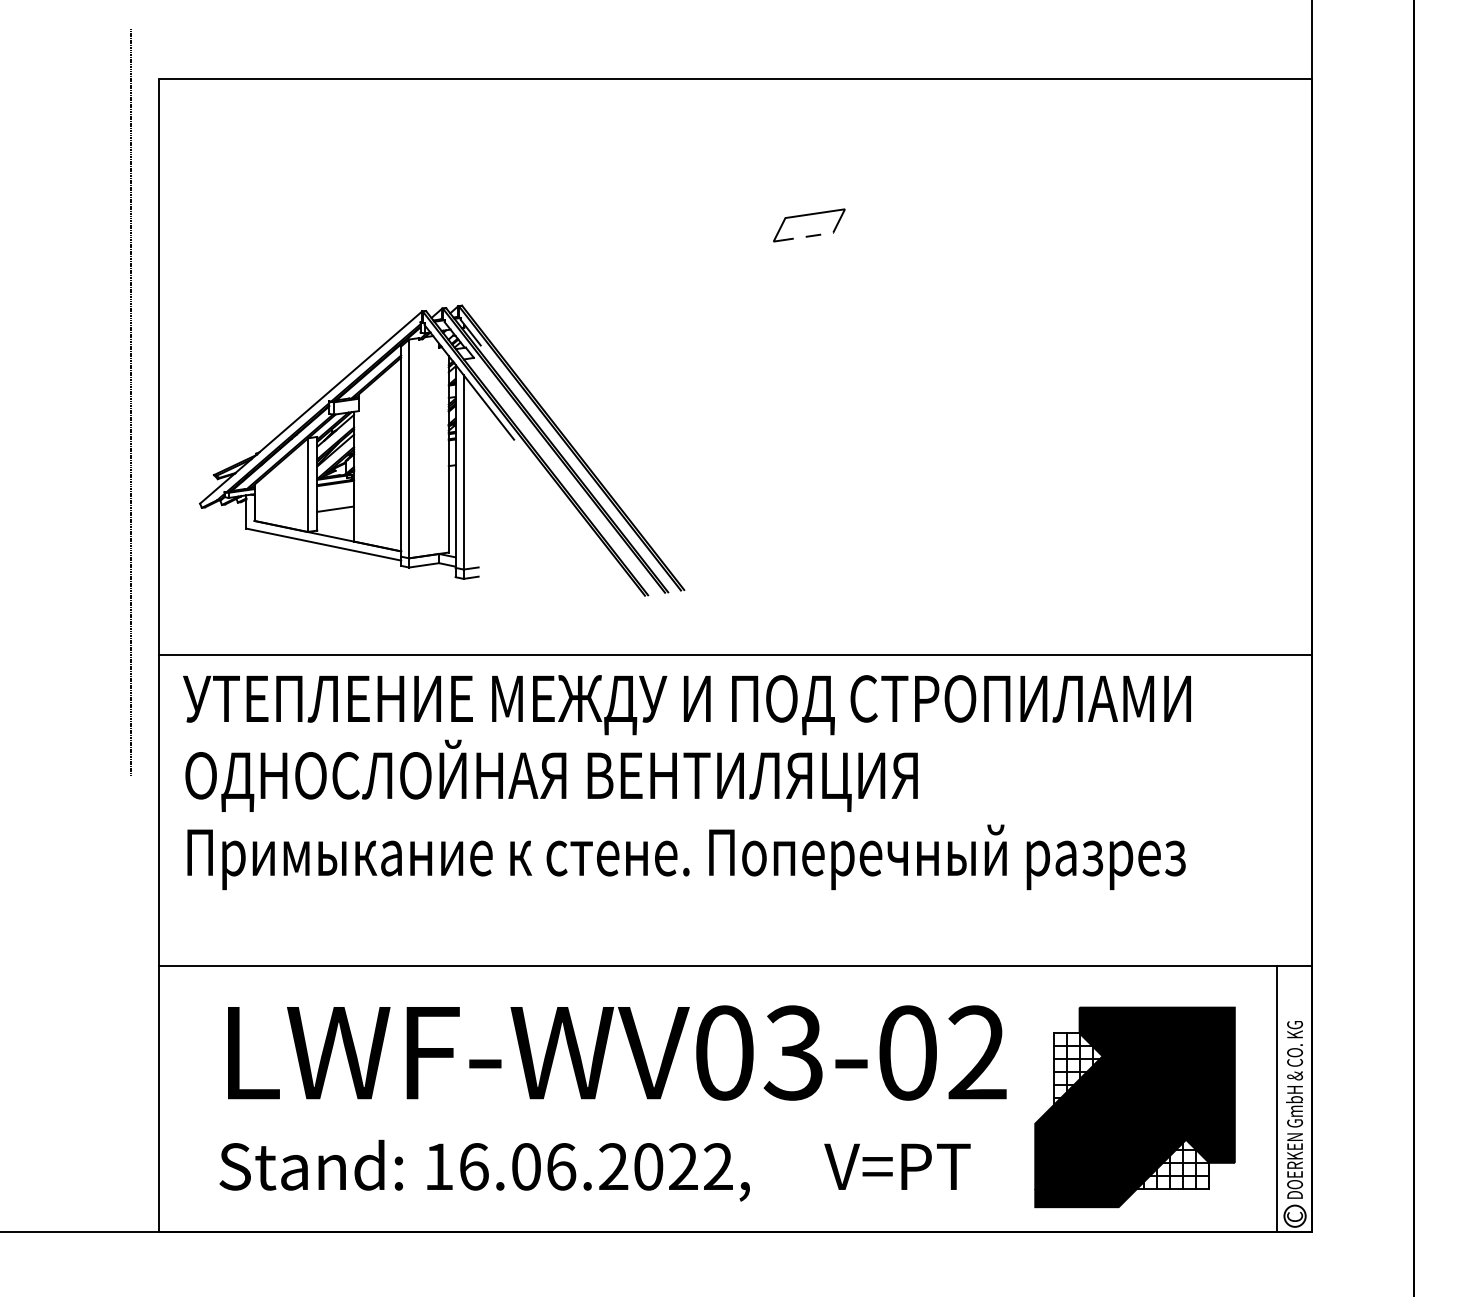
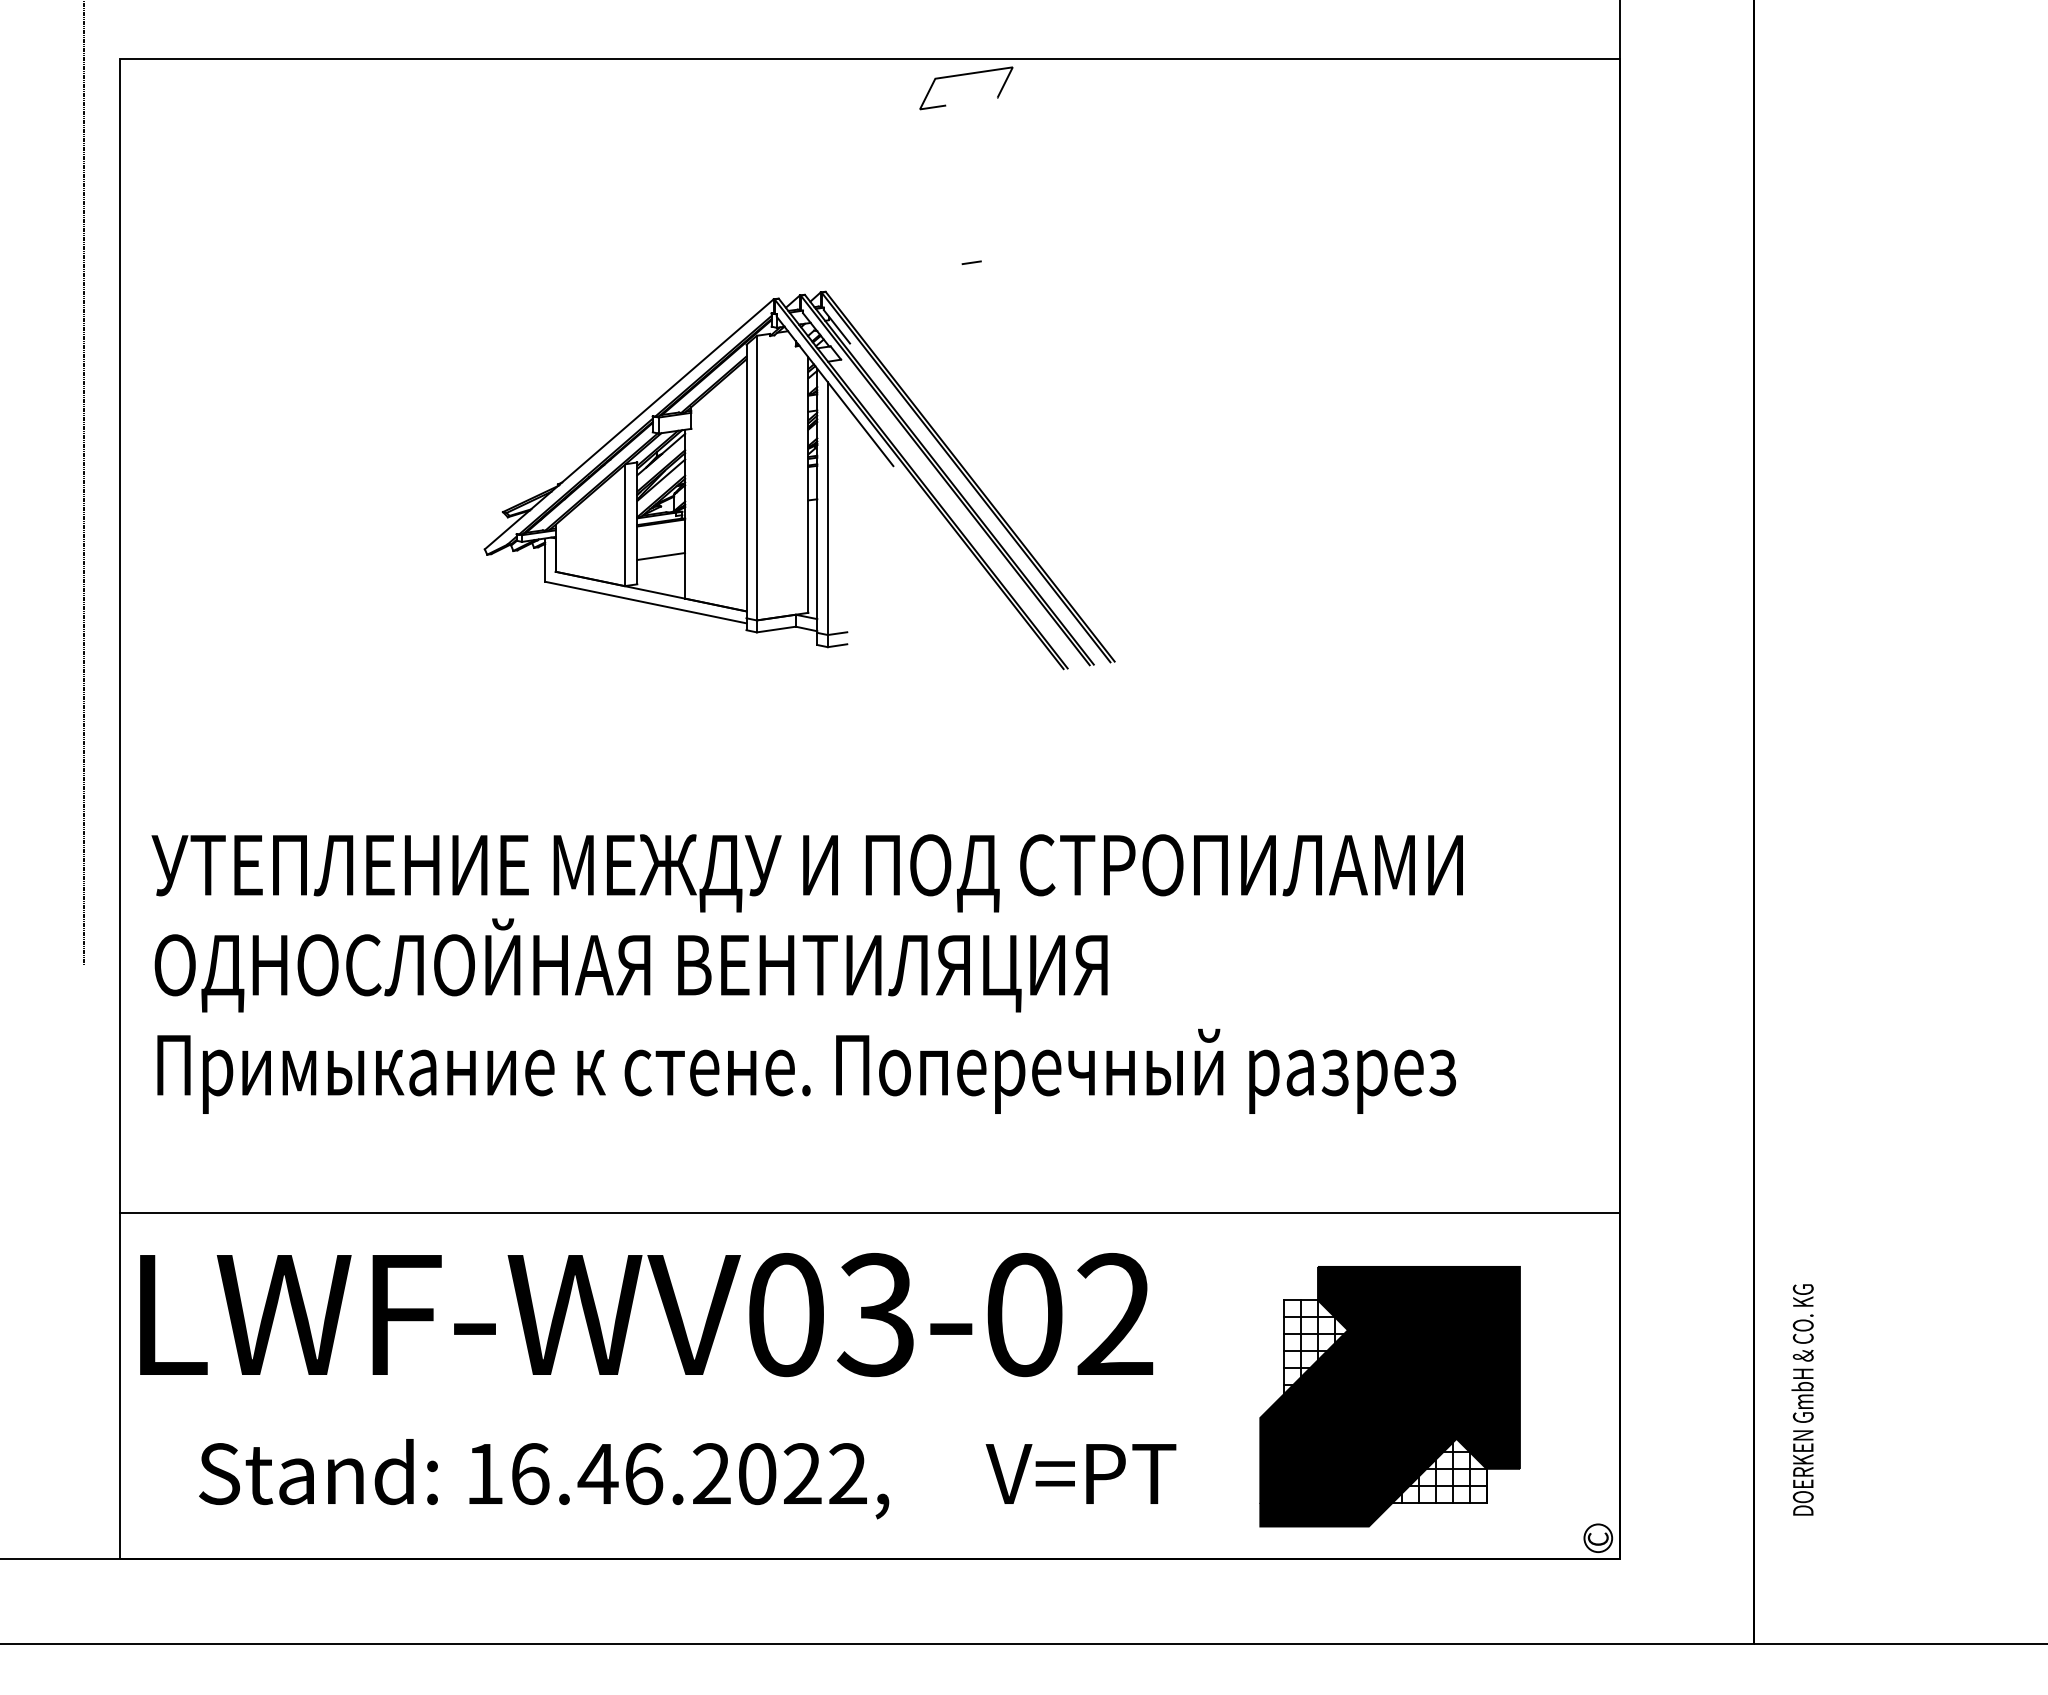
curve: (809, 215) -> (966, 75), moved
part: (441, 450) -> (799, 480), moved
line: (734, 655) -> (869, 808), removed
text: (617, 1053) -> (646, 1315), moved
line: (1276, 1098) -> (1574, 1385), removed
text: (1294, 1109) -> (1802, 1399), moved
text: (525, 1167) -> (597, 1474), 16.06.2022, -> 16.46.2022,

